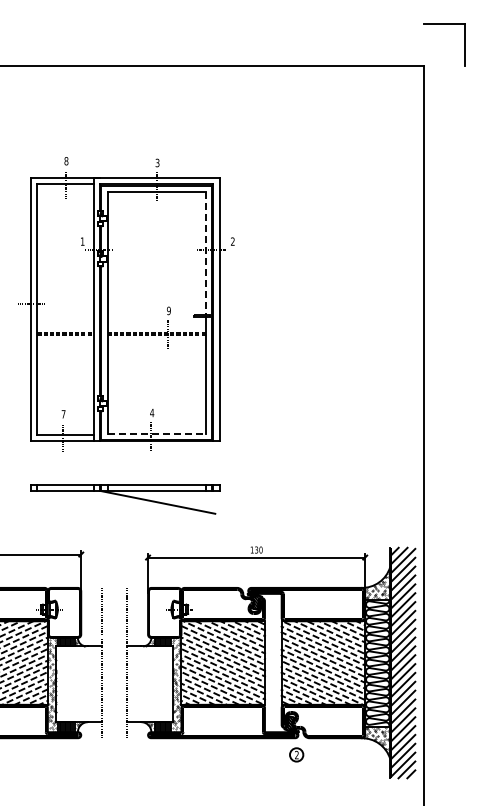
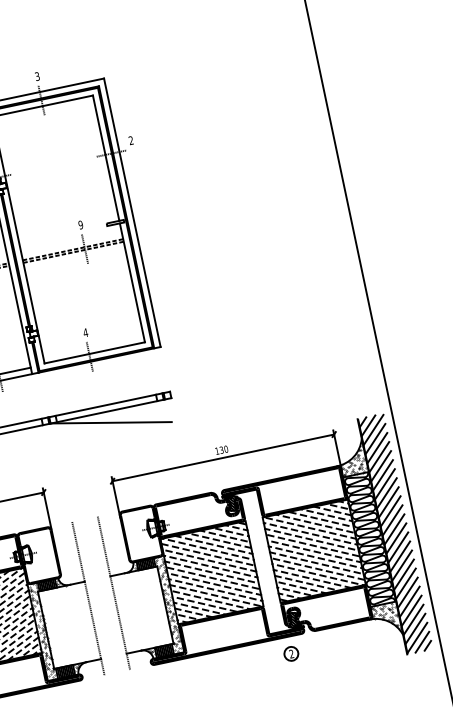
line: (205, 253) -> (105, 158), dashed -> solid
line: (157, 433) -> (95, 352), dashed -> solid
part: (296, 754) -> (291, 653), moved

